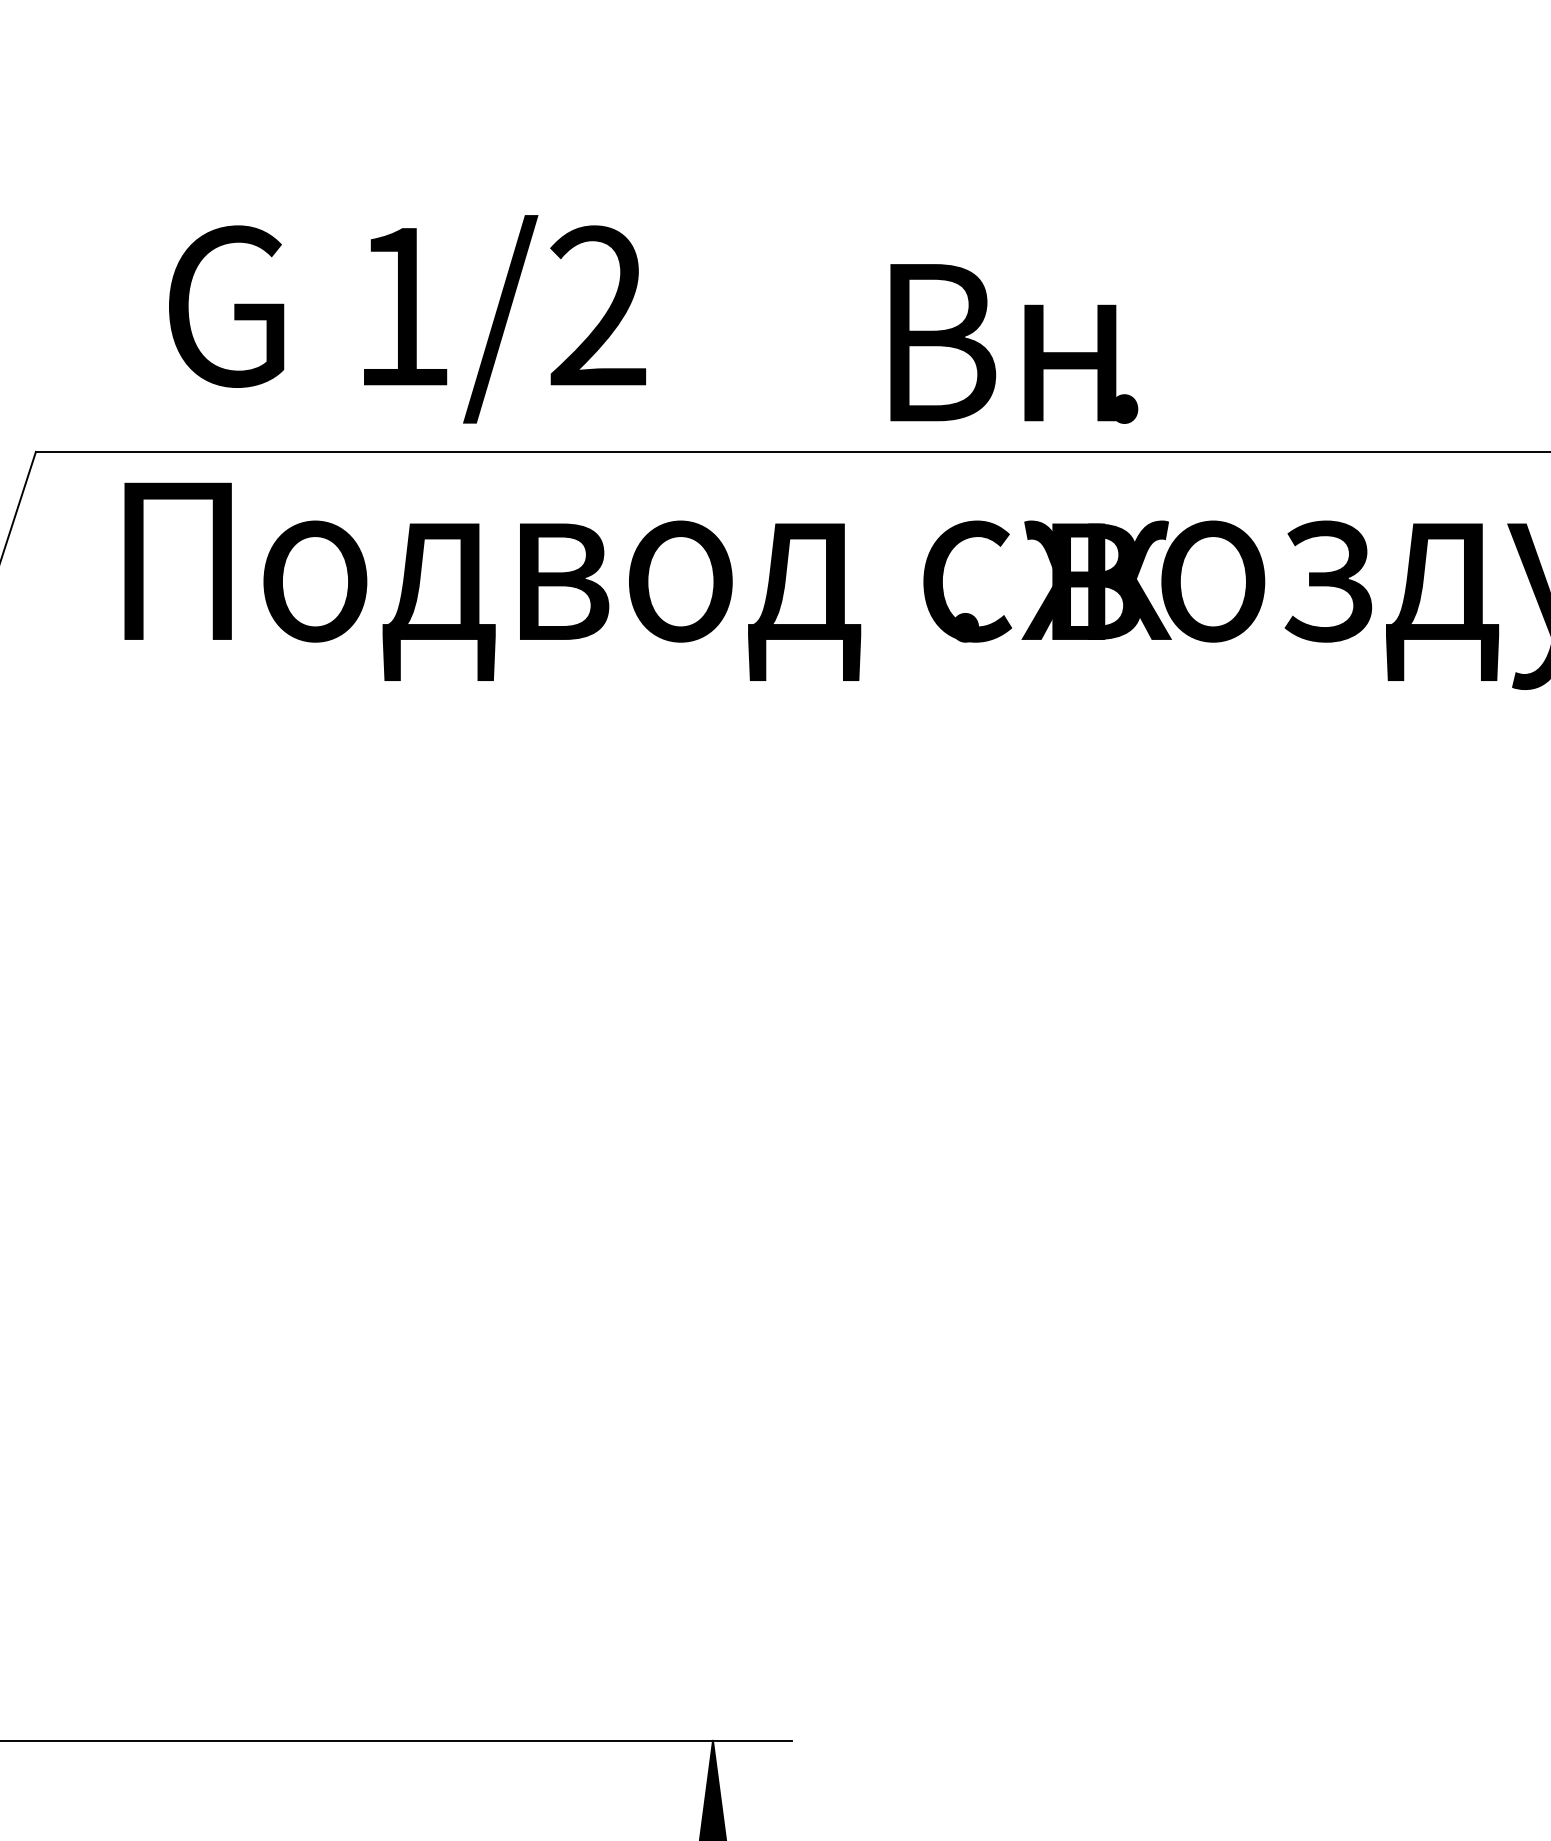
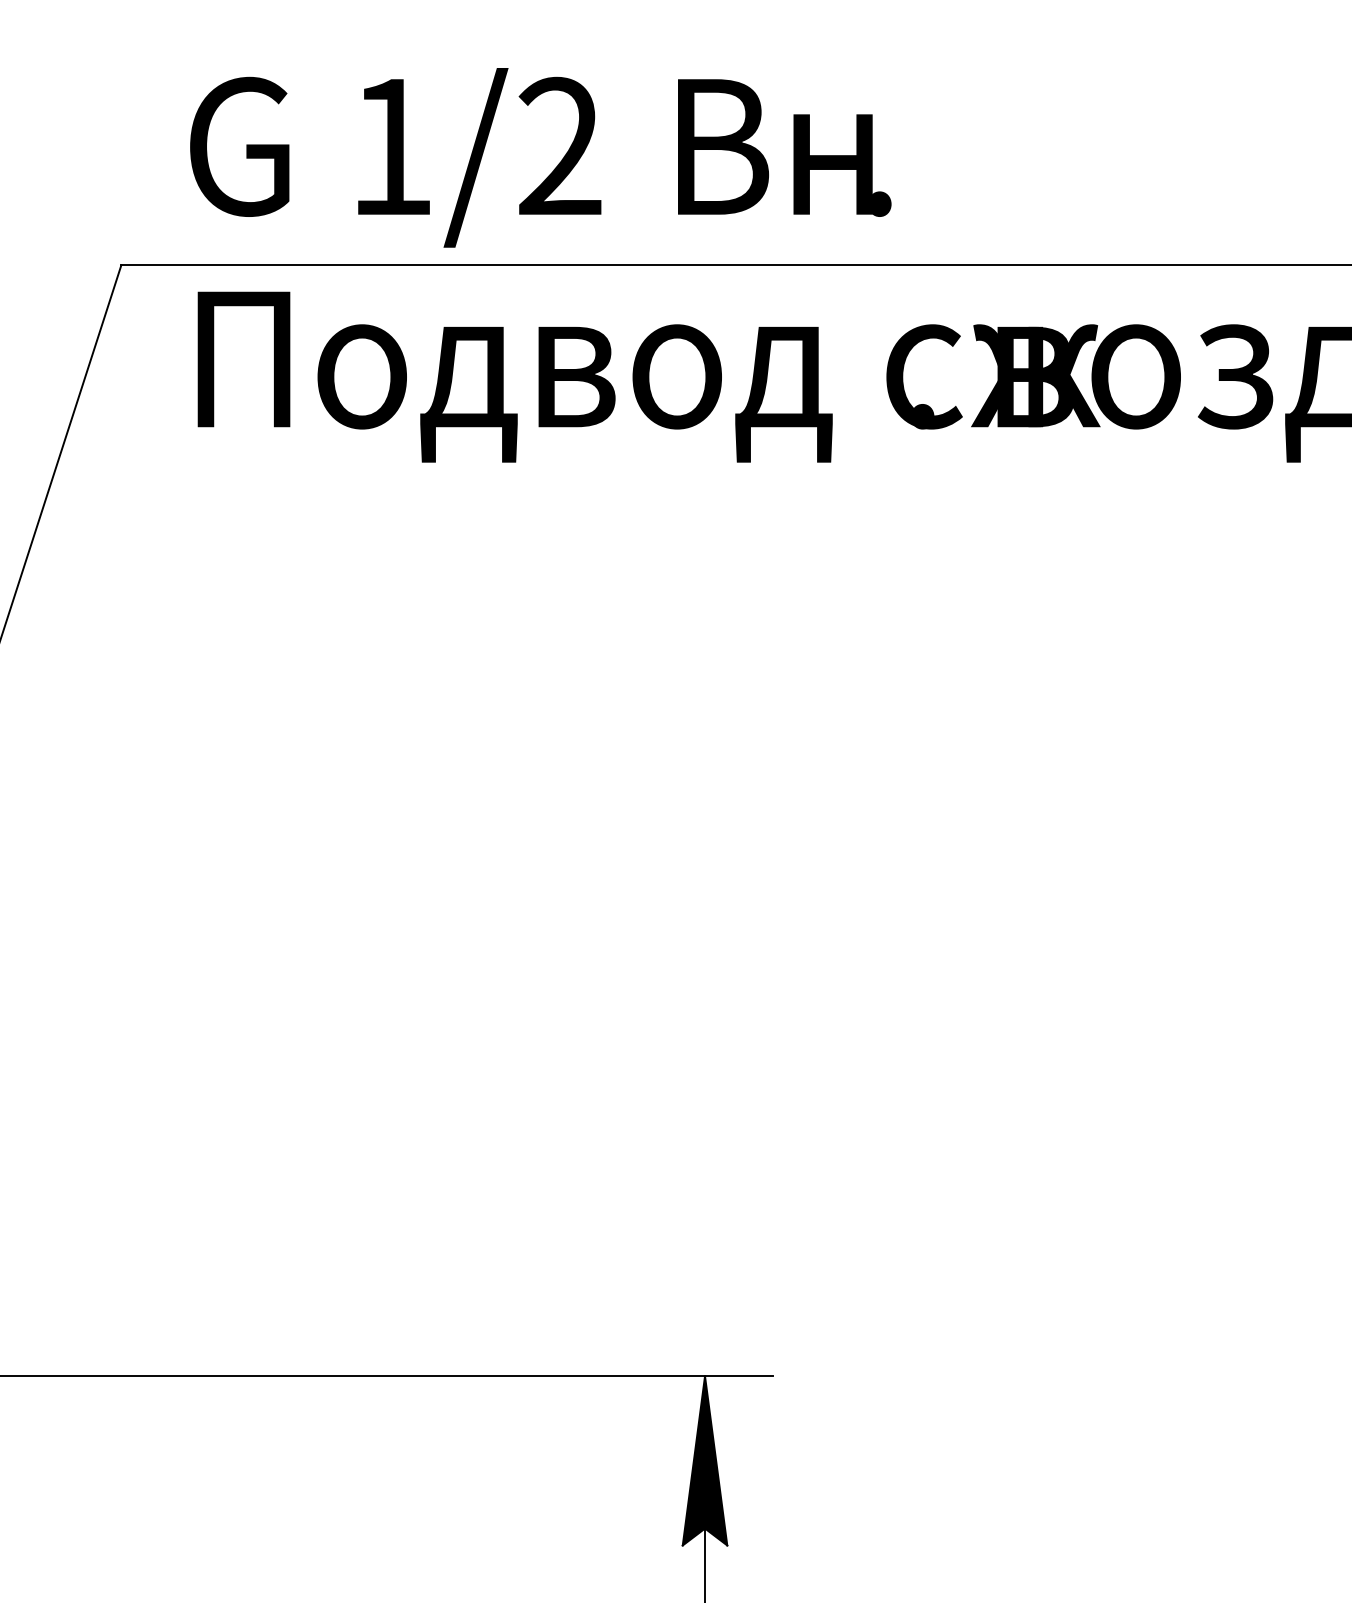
text: (407, 318) -> (395, 157), moved
text: (1014, 343) -> (784, 147), moved

